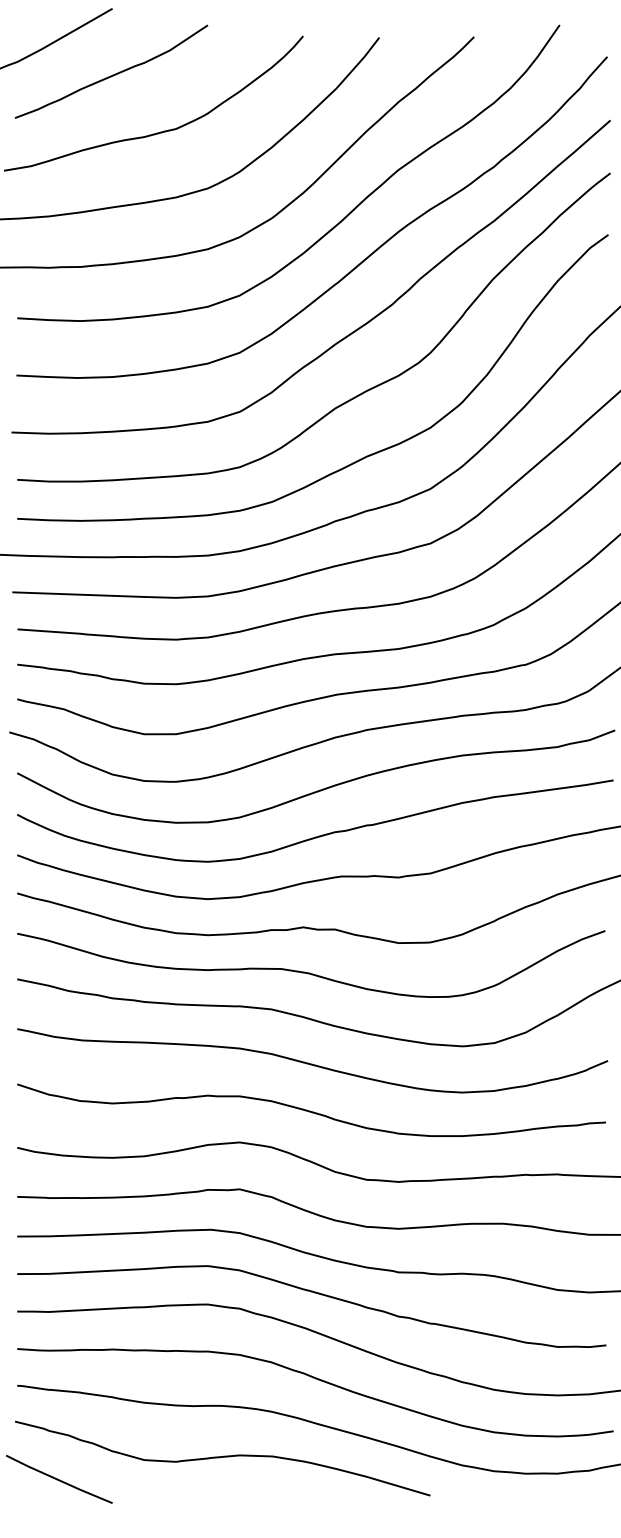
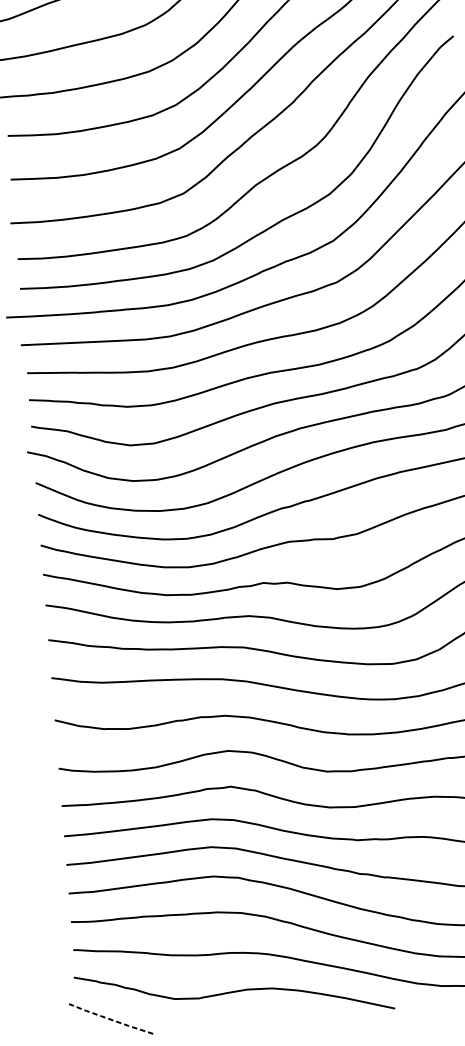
line: (58, 1480) -> (110, 1019), solid -> dashed

